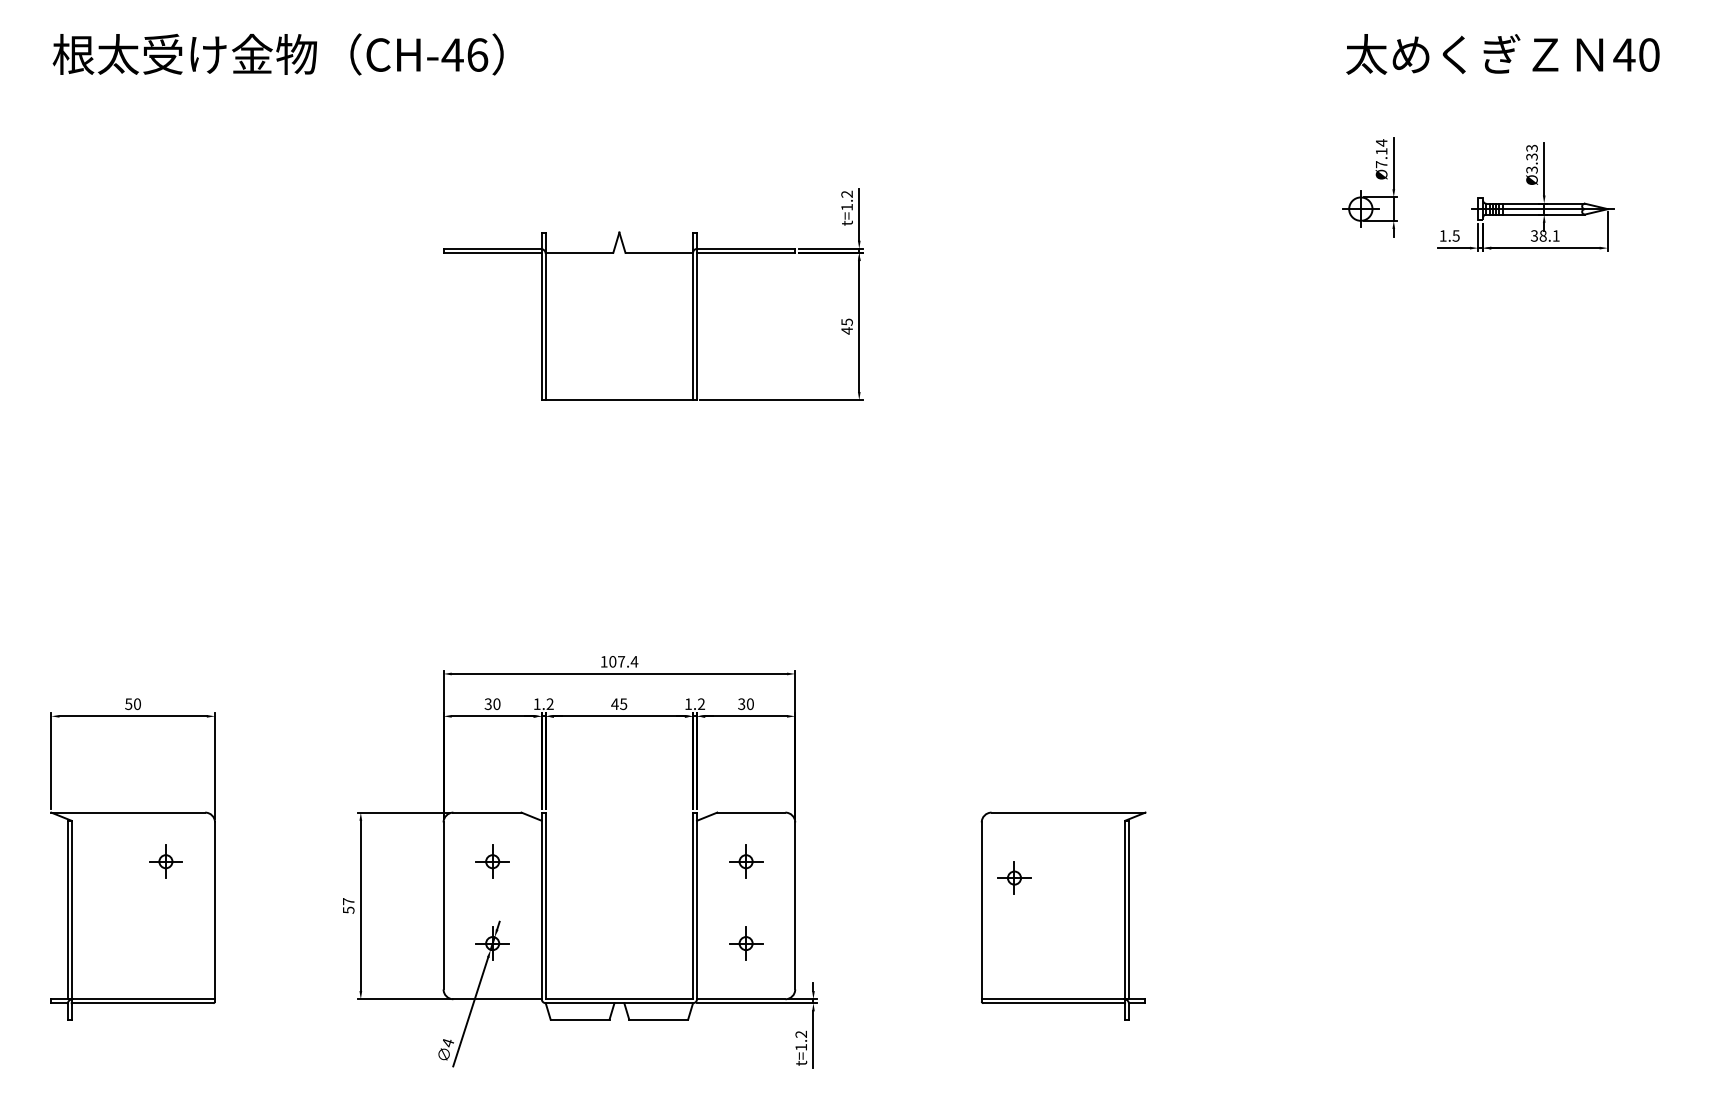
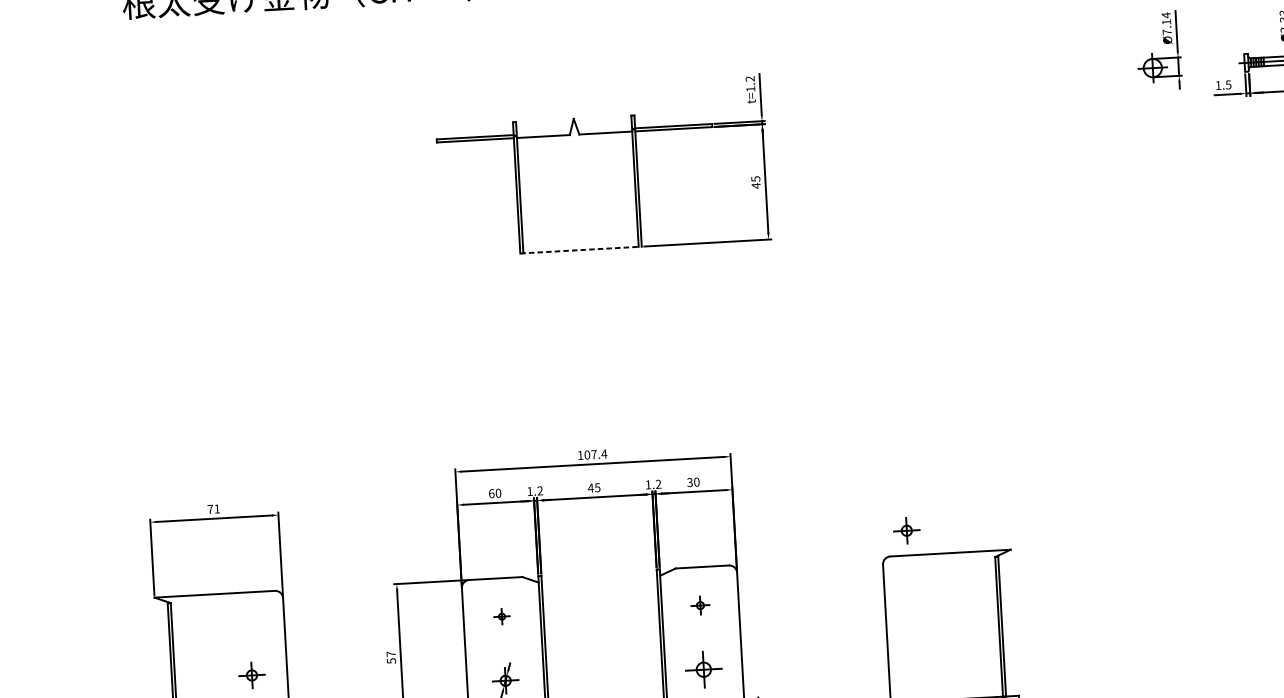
line: (619, 400) -> (581, 250), solid -> dashed
text: (487, 703) -> (491, 493), 30 -> 60
text: (132, 704) -> (213, 509), 50 -> 71
part: (165, 861) -> (251, 675), moved
part: (492, 861) -> (501, 616), size x0.6
part: (746, 861) -> (700, 605), size x0.7
part: (1014, 877) -> (906, 530), moved
part: (746, 943) -> (704, 669), size x1.4

